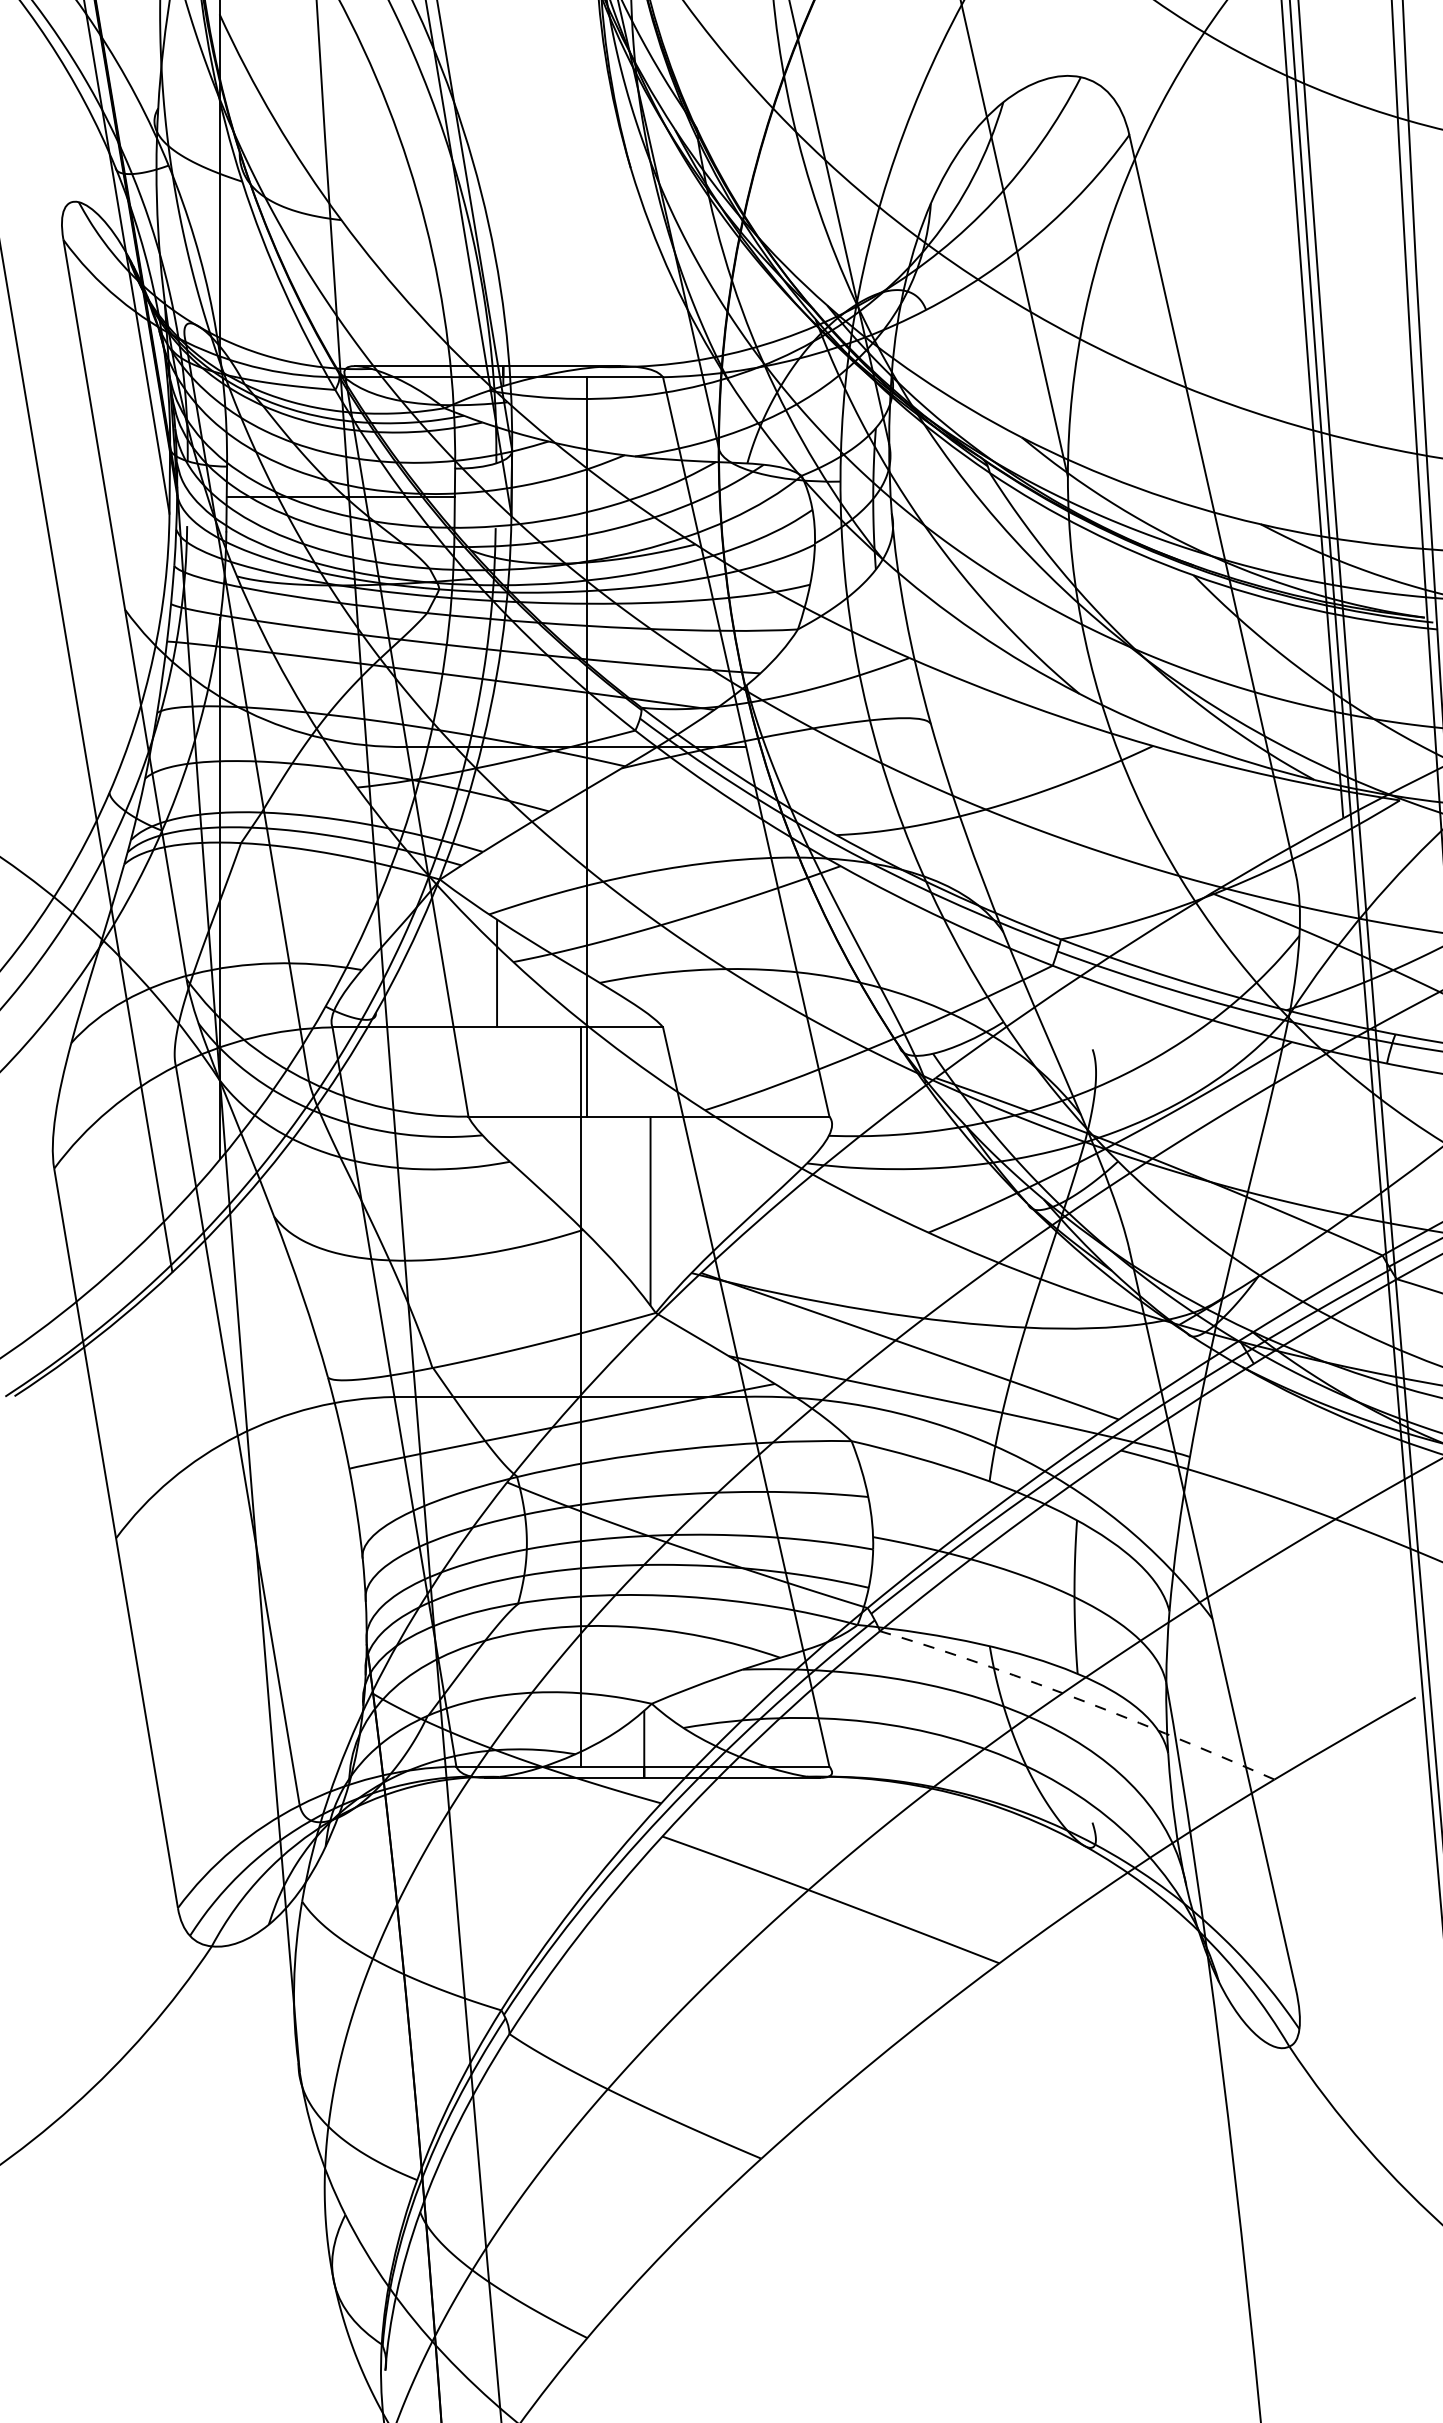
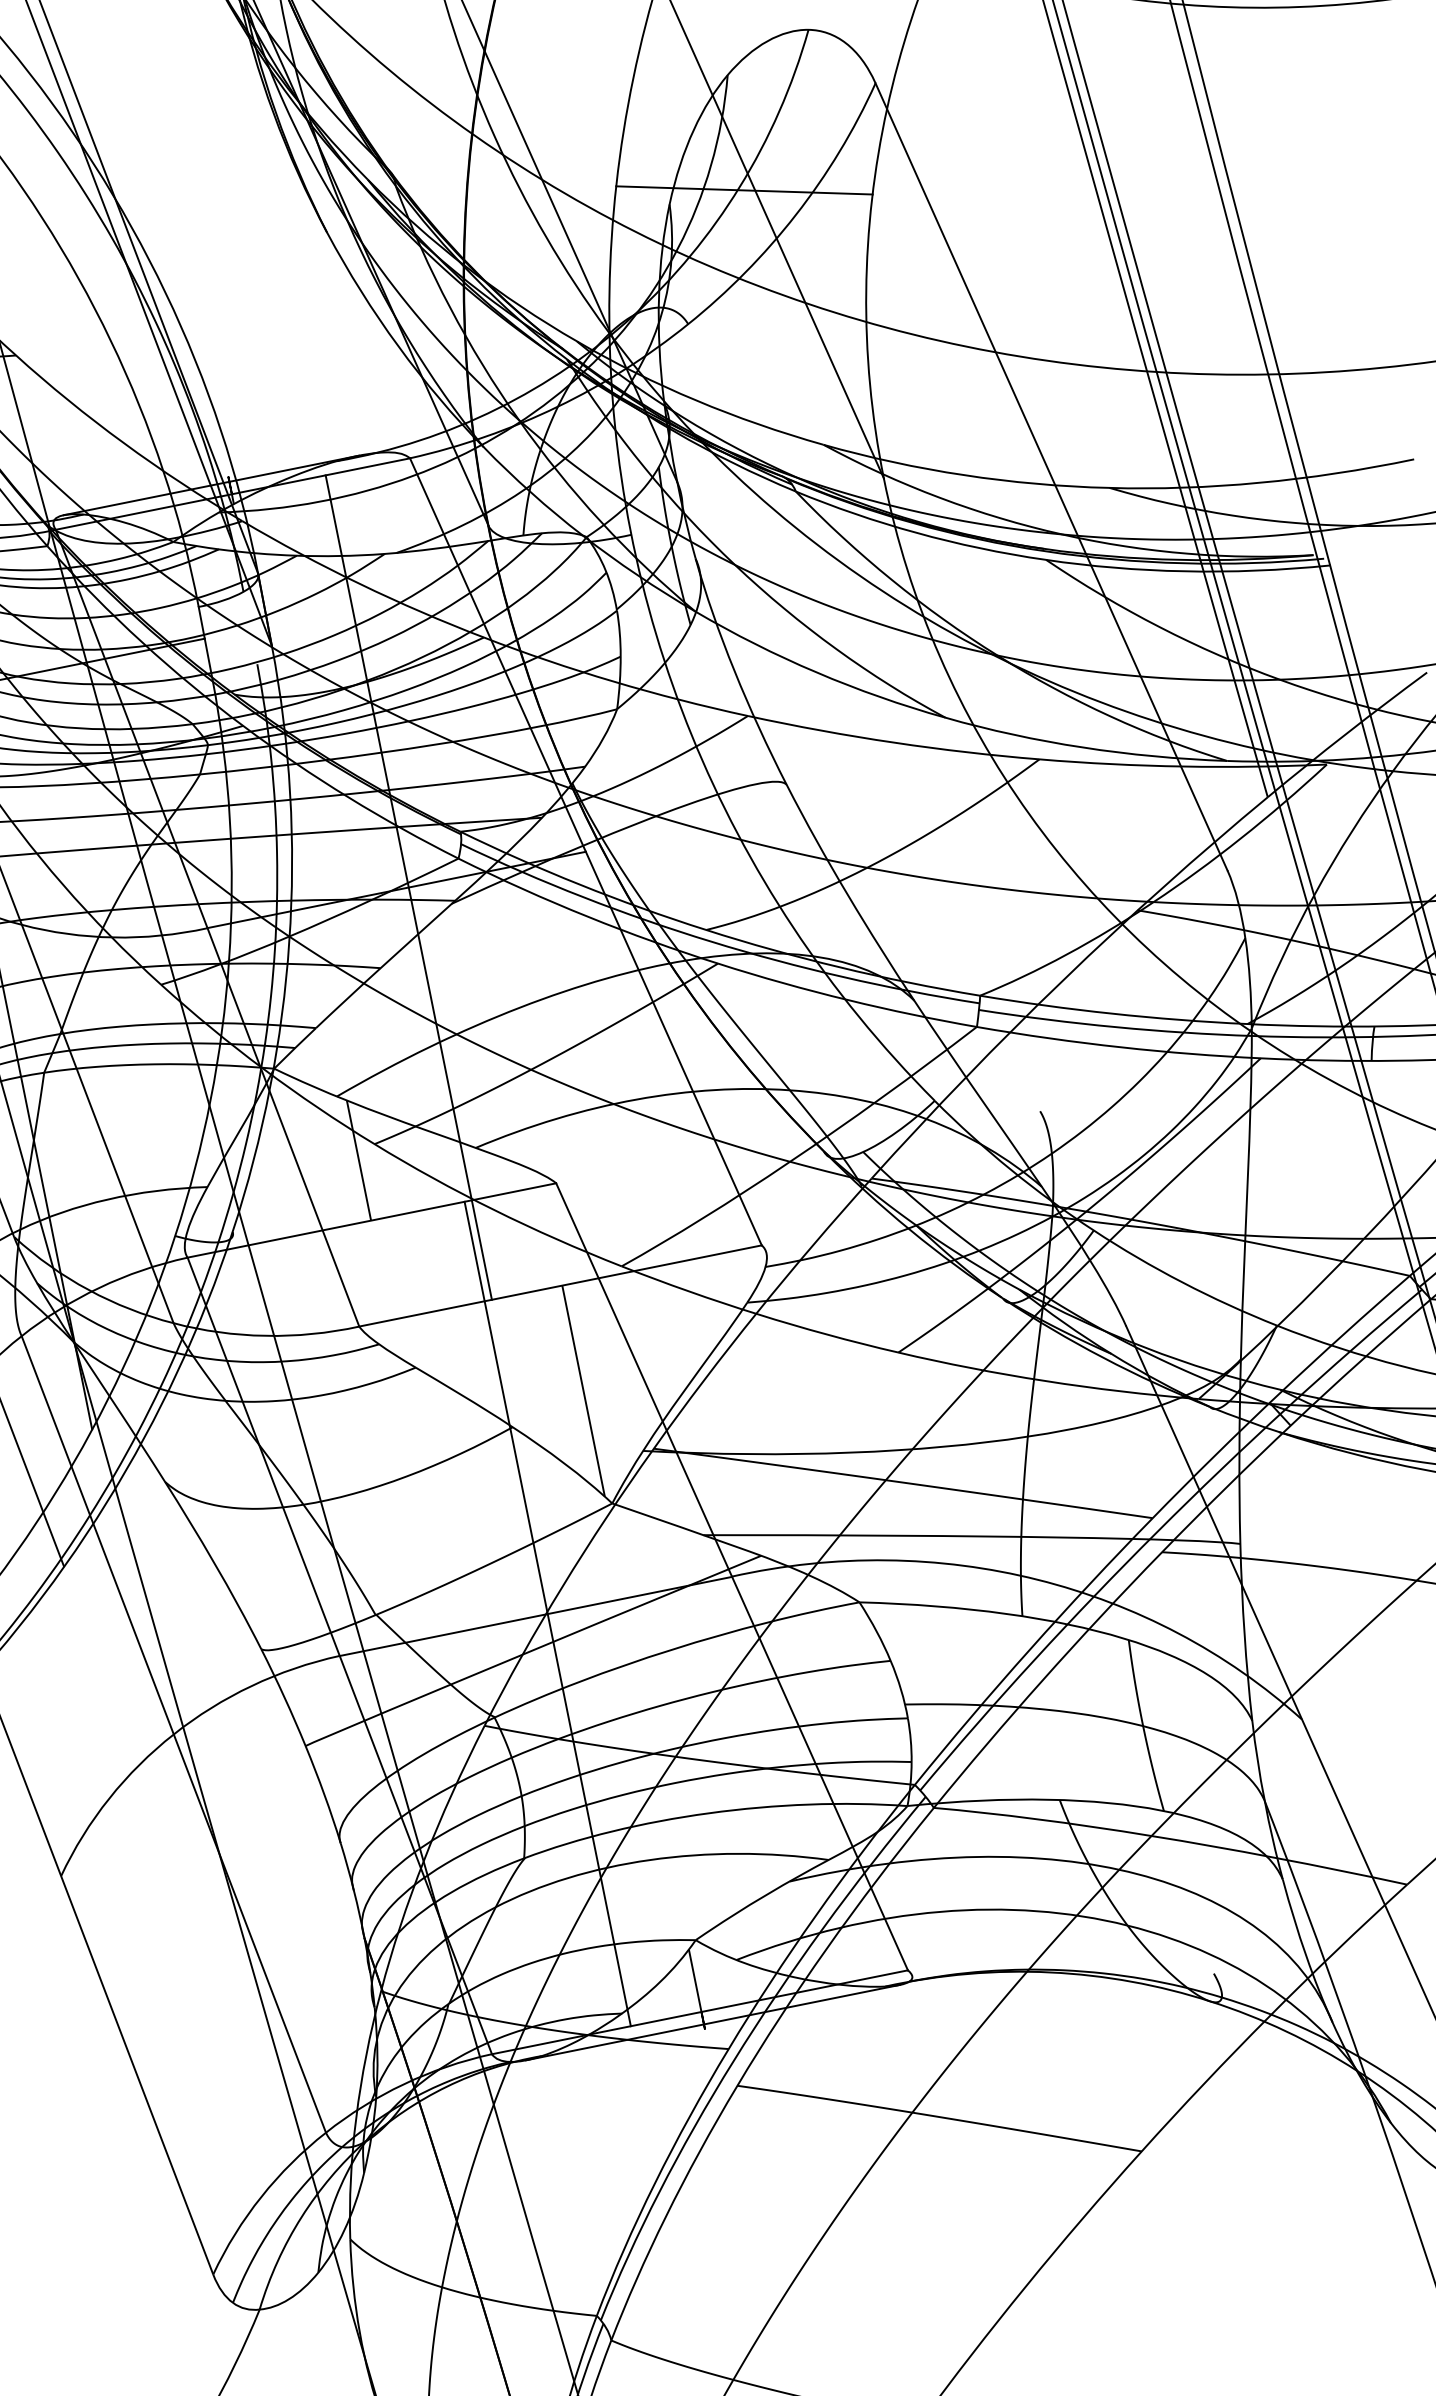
line: (997, 204) -> (744, 190), added
arc: (1078, 1699) -> (1170, 1839), dashed -> solid

